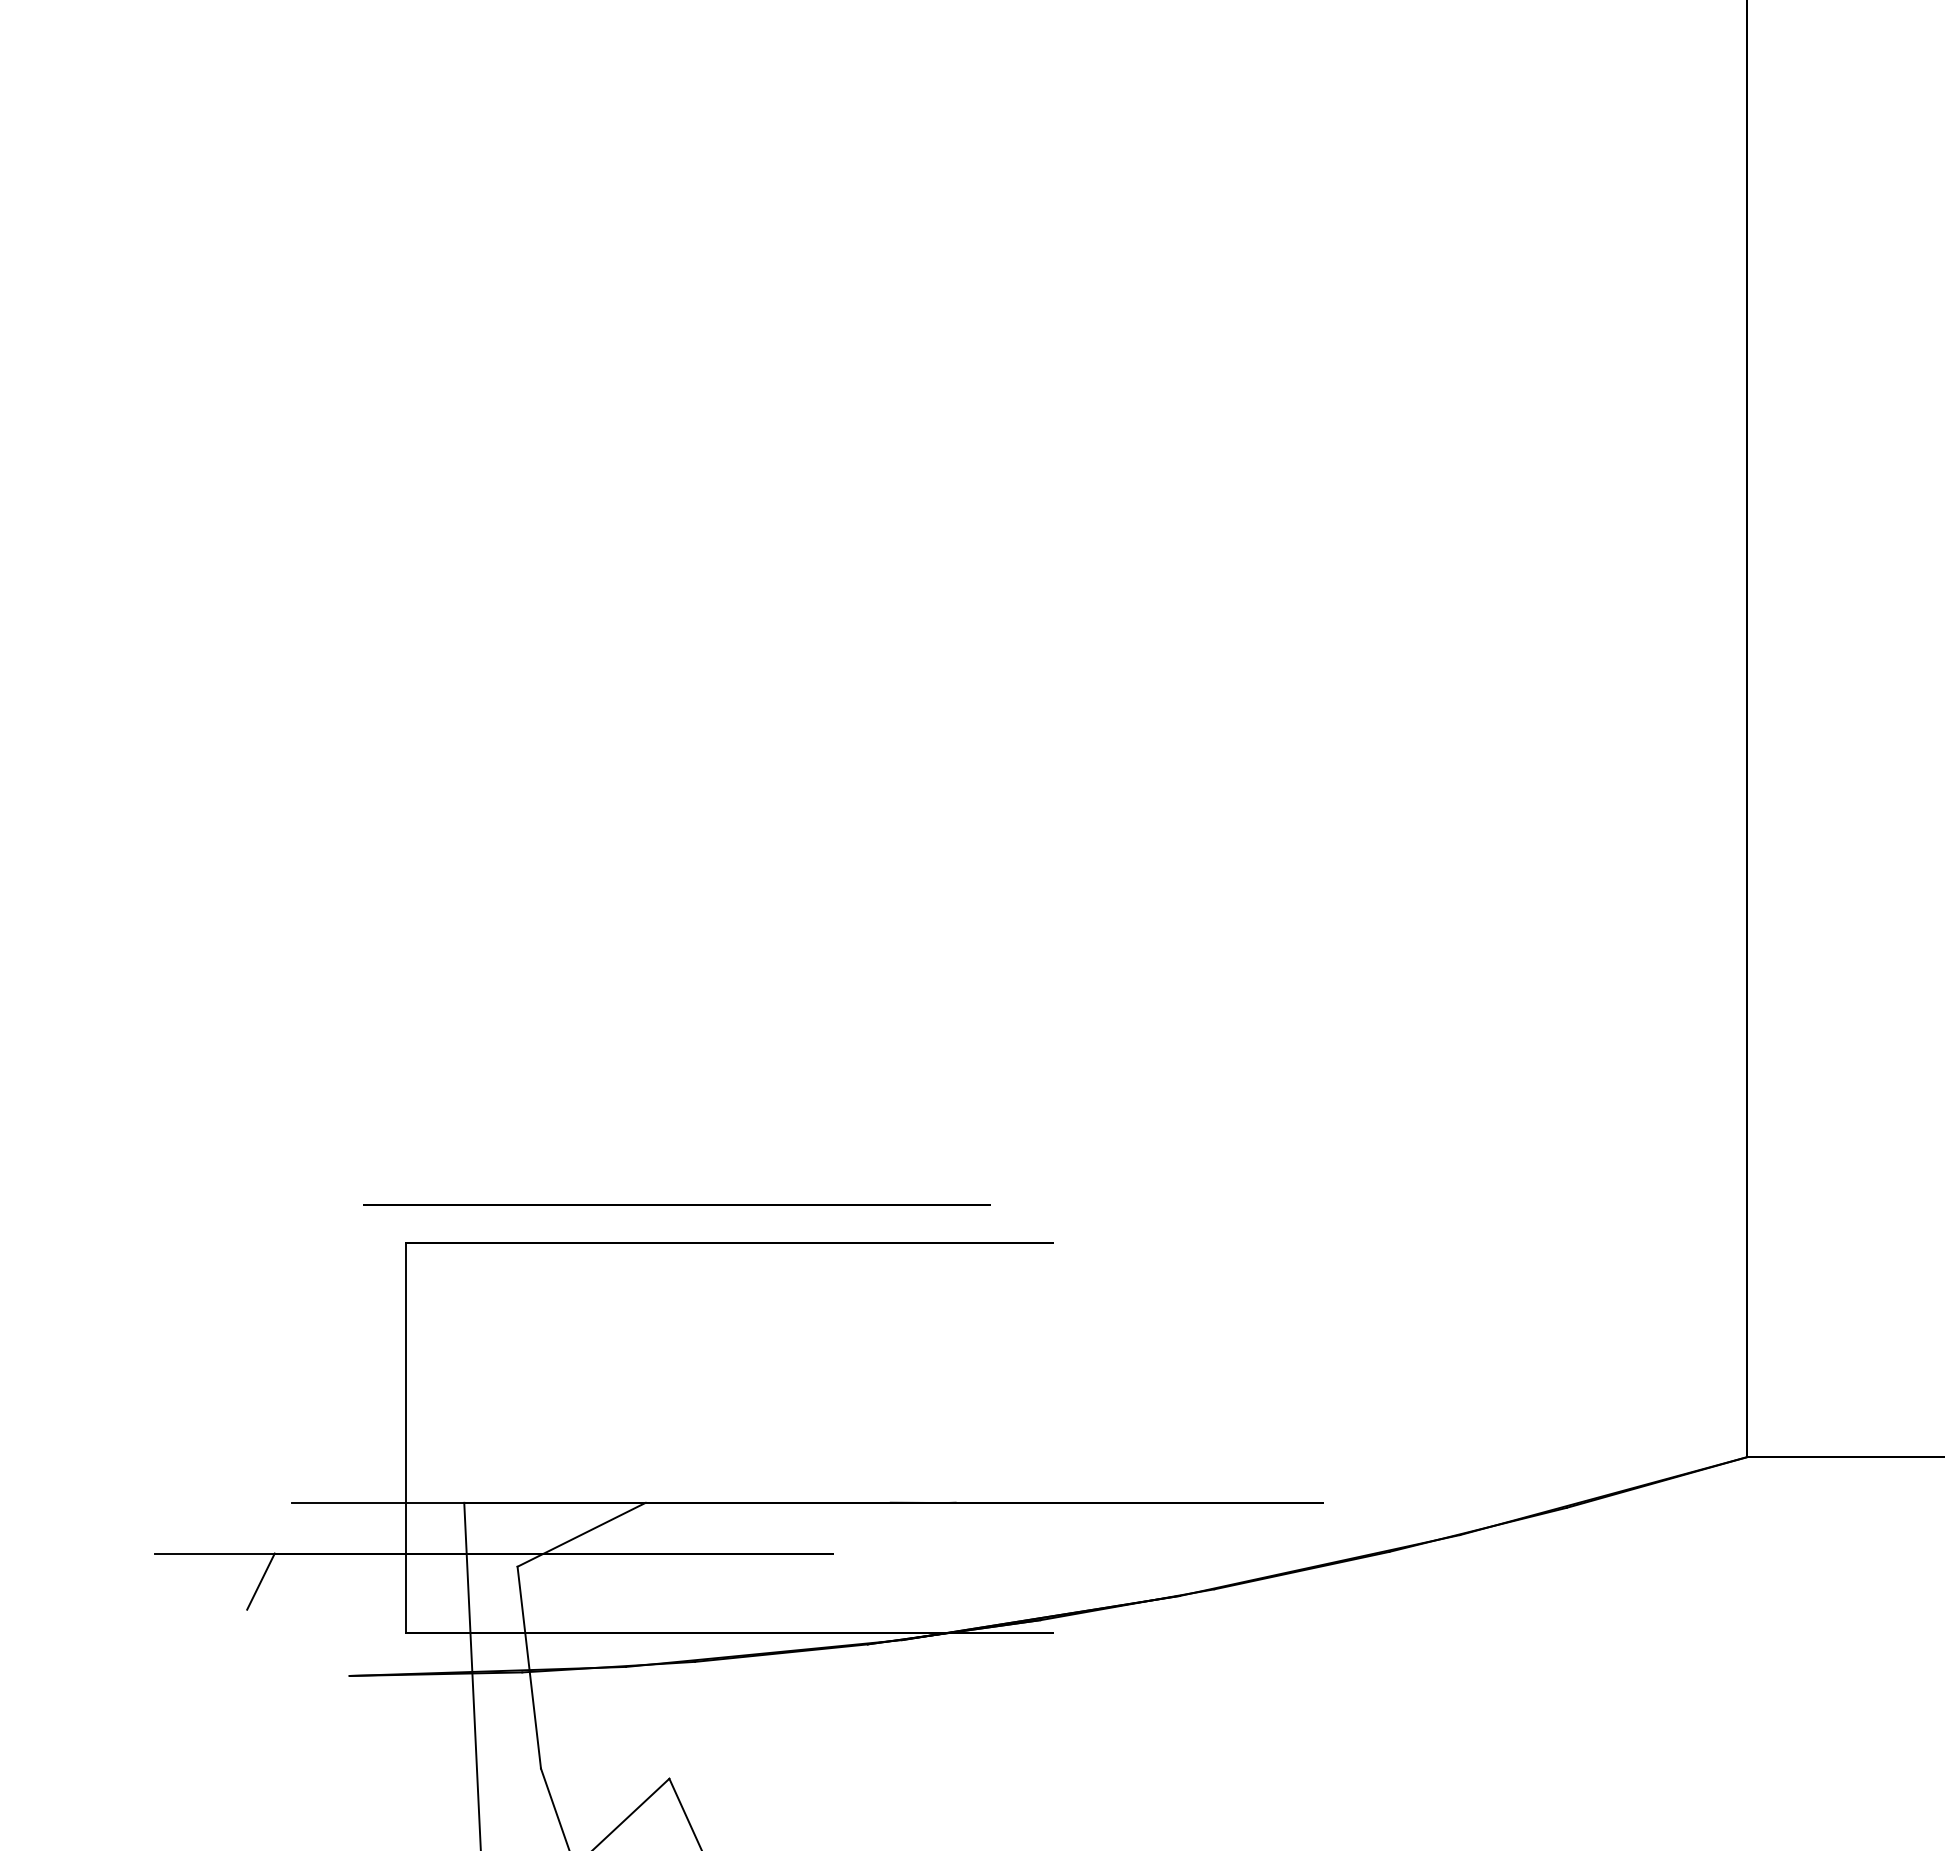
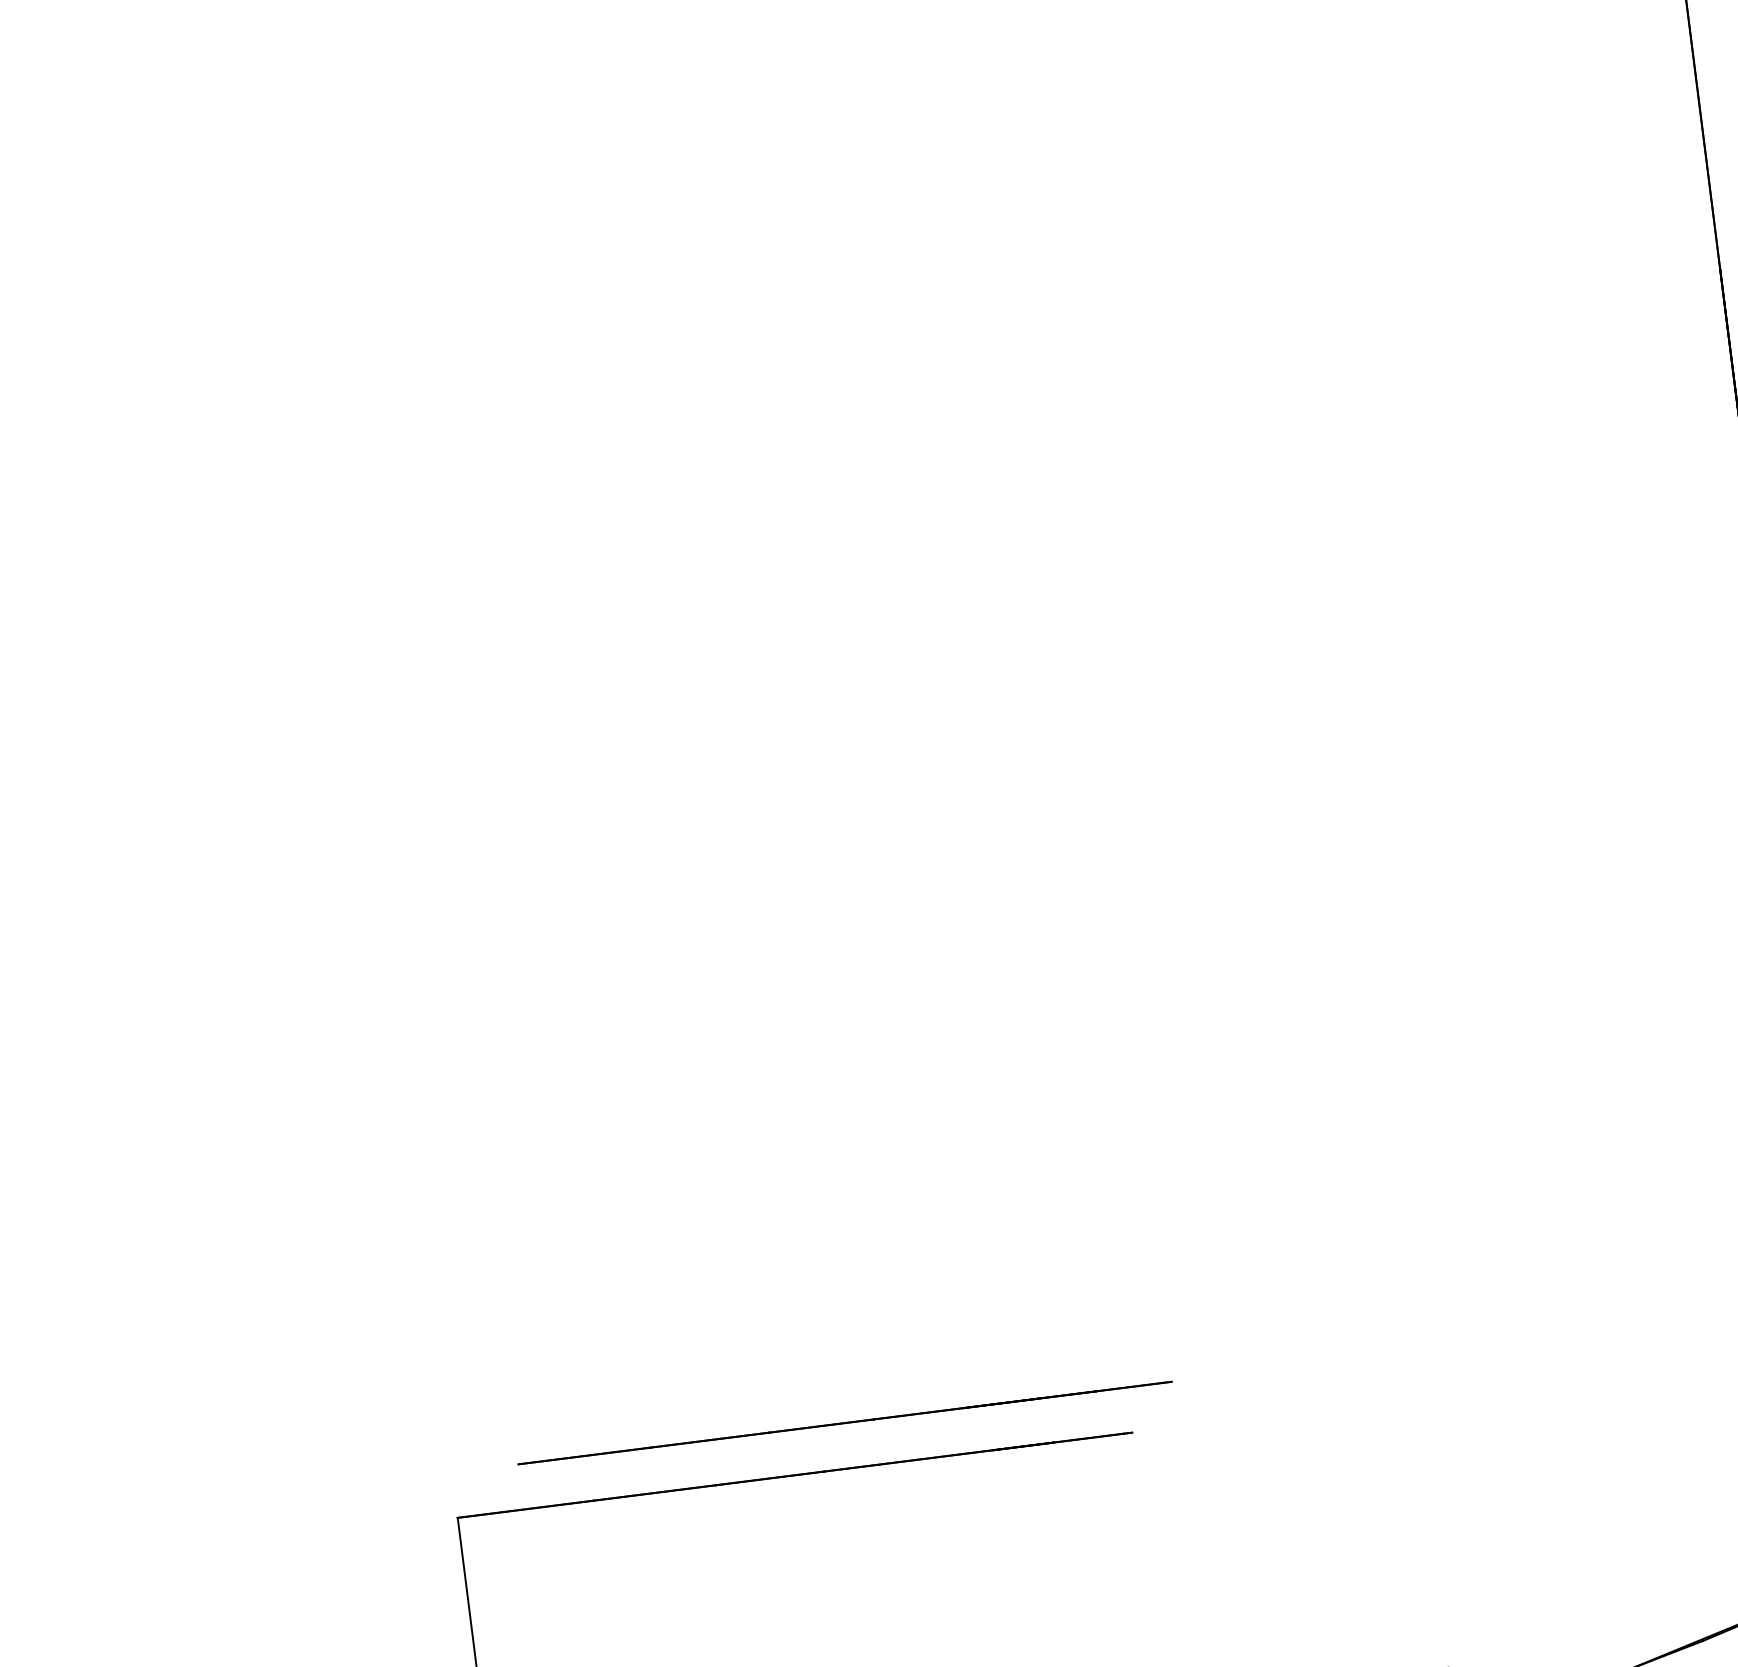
line: (676, 1204) -> (844, 1422), moved

